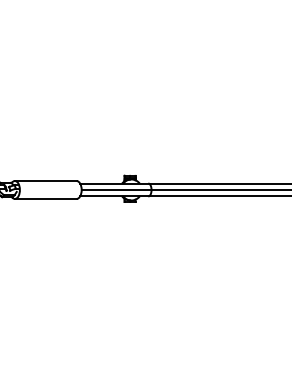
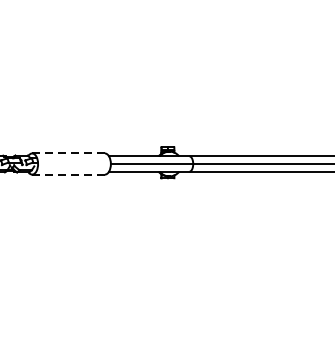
line: (45, 181) -> (68, 154), solid -> dashed
line: (45, 198) -> (68, 174), solid -> dashed

